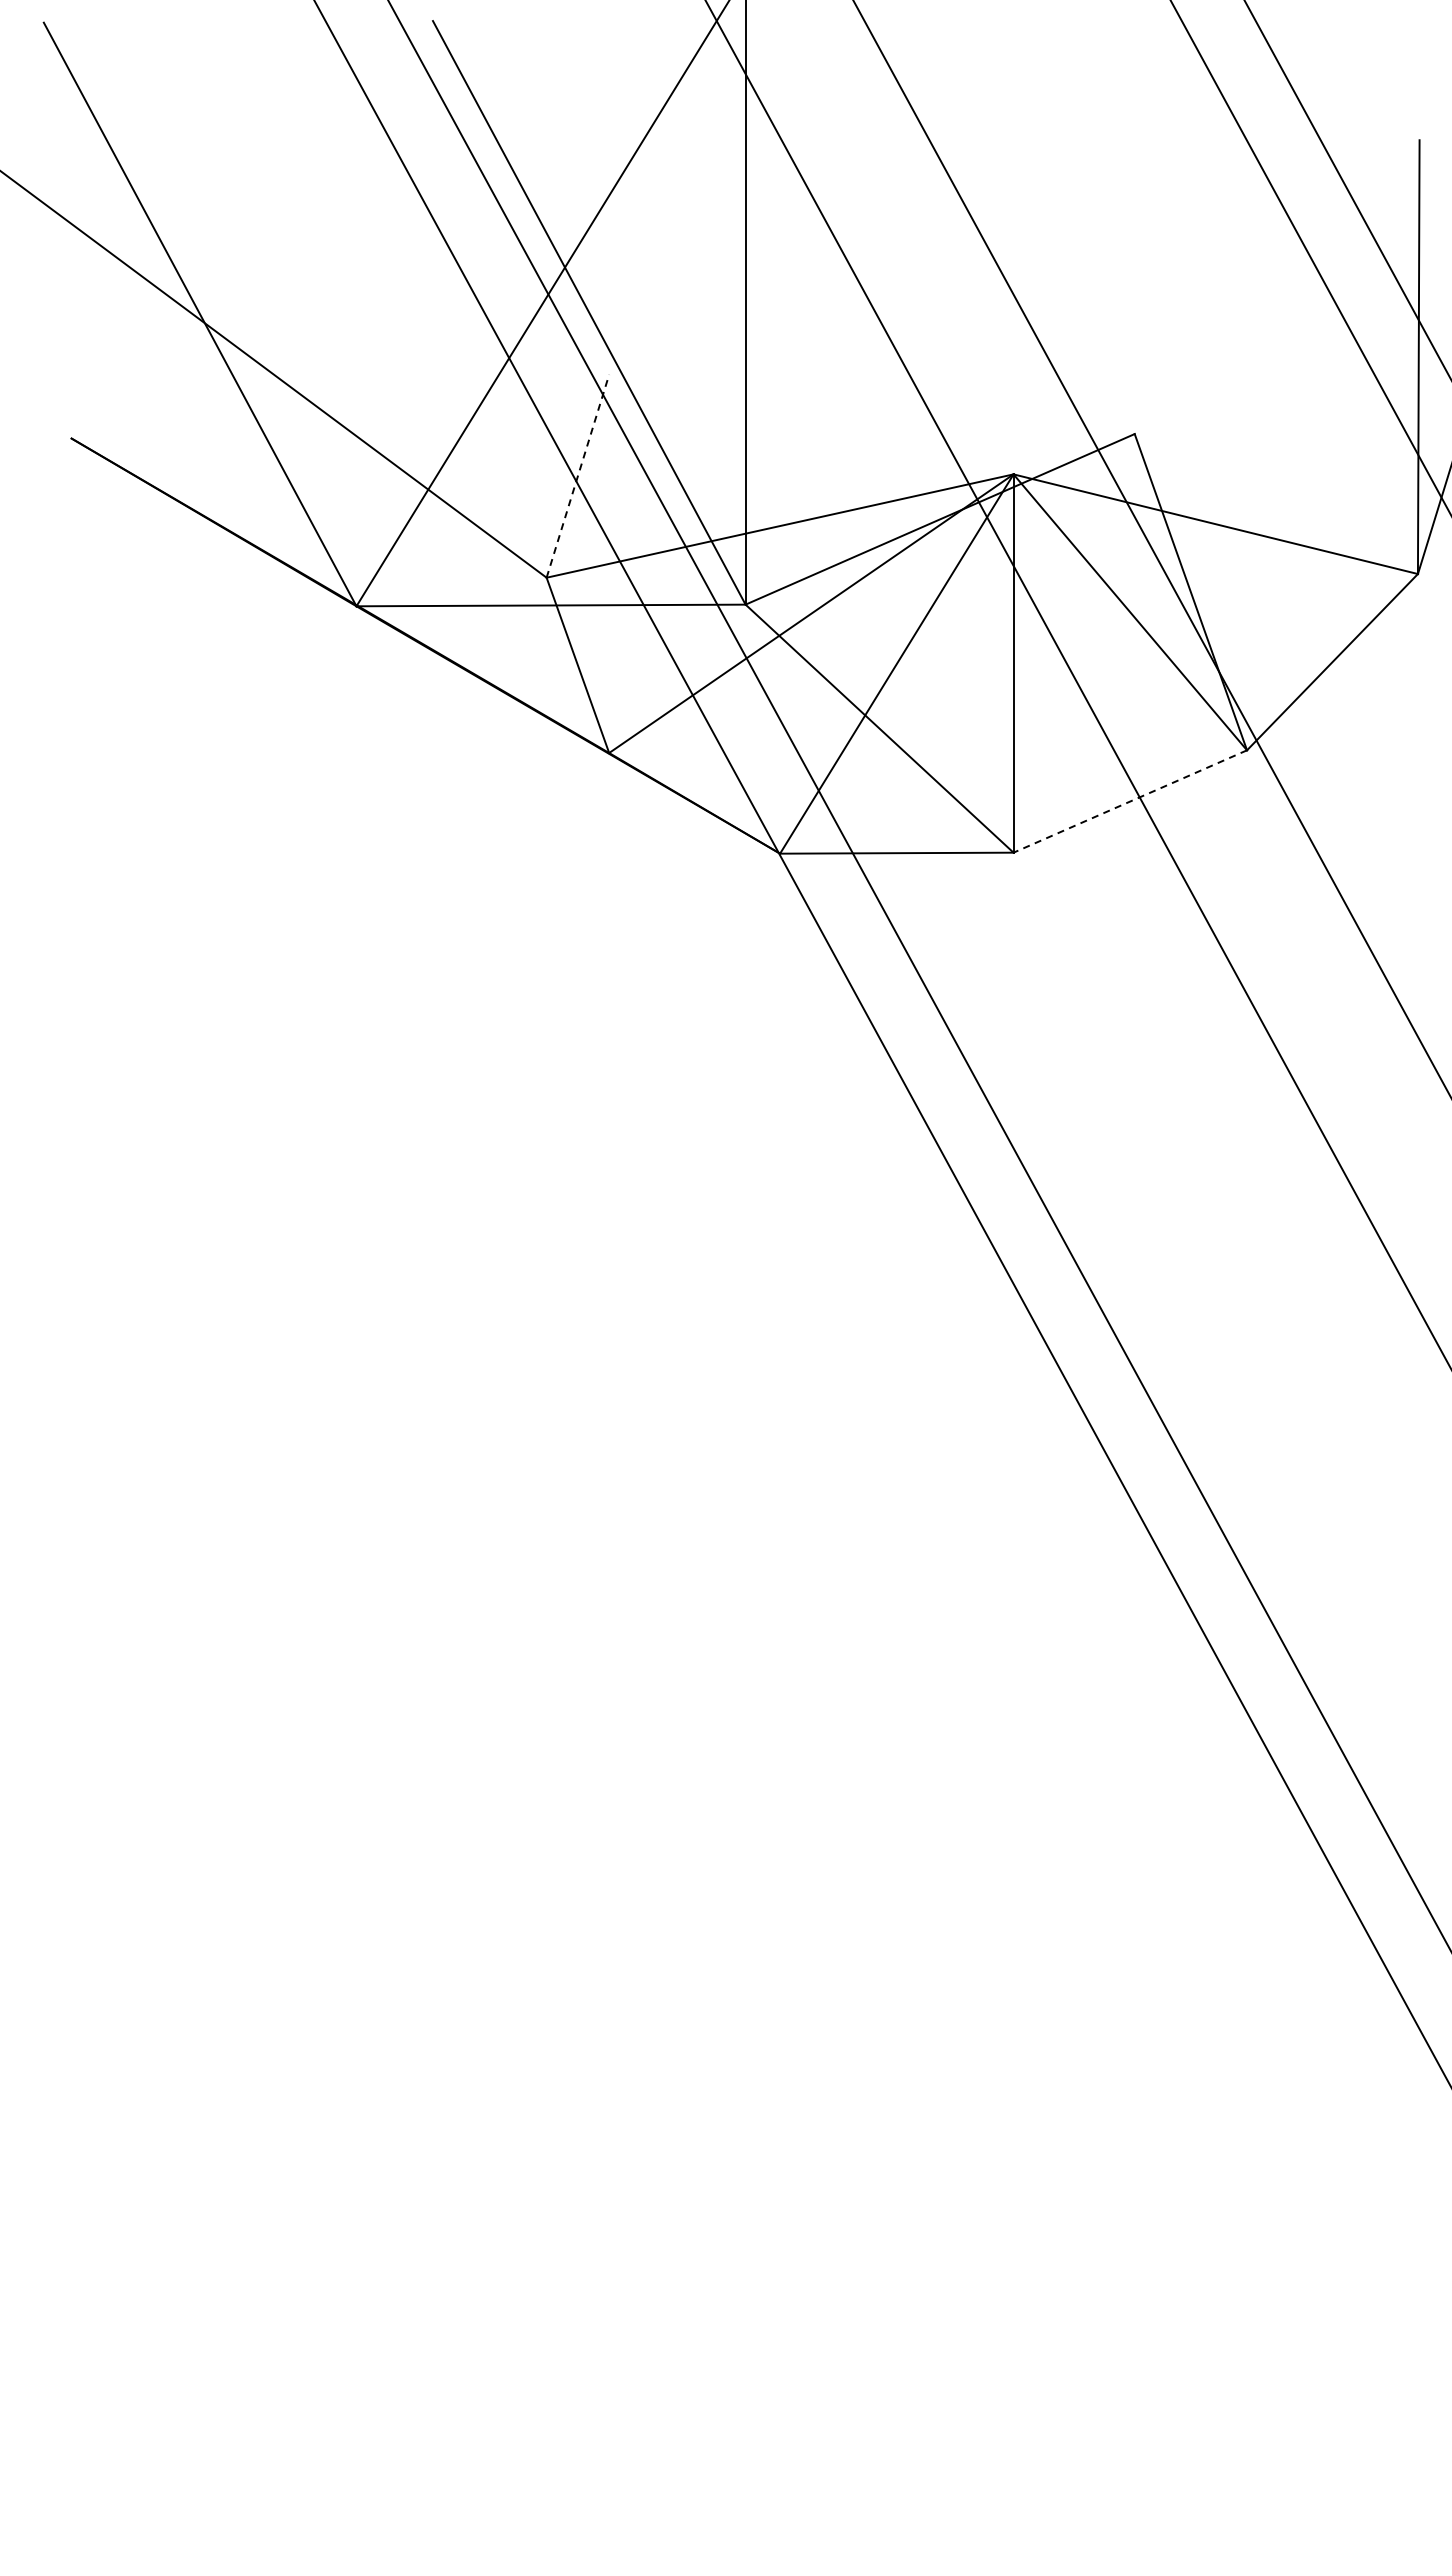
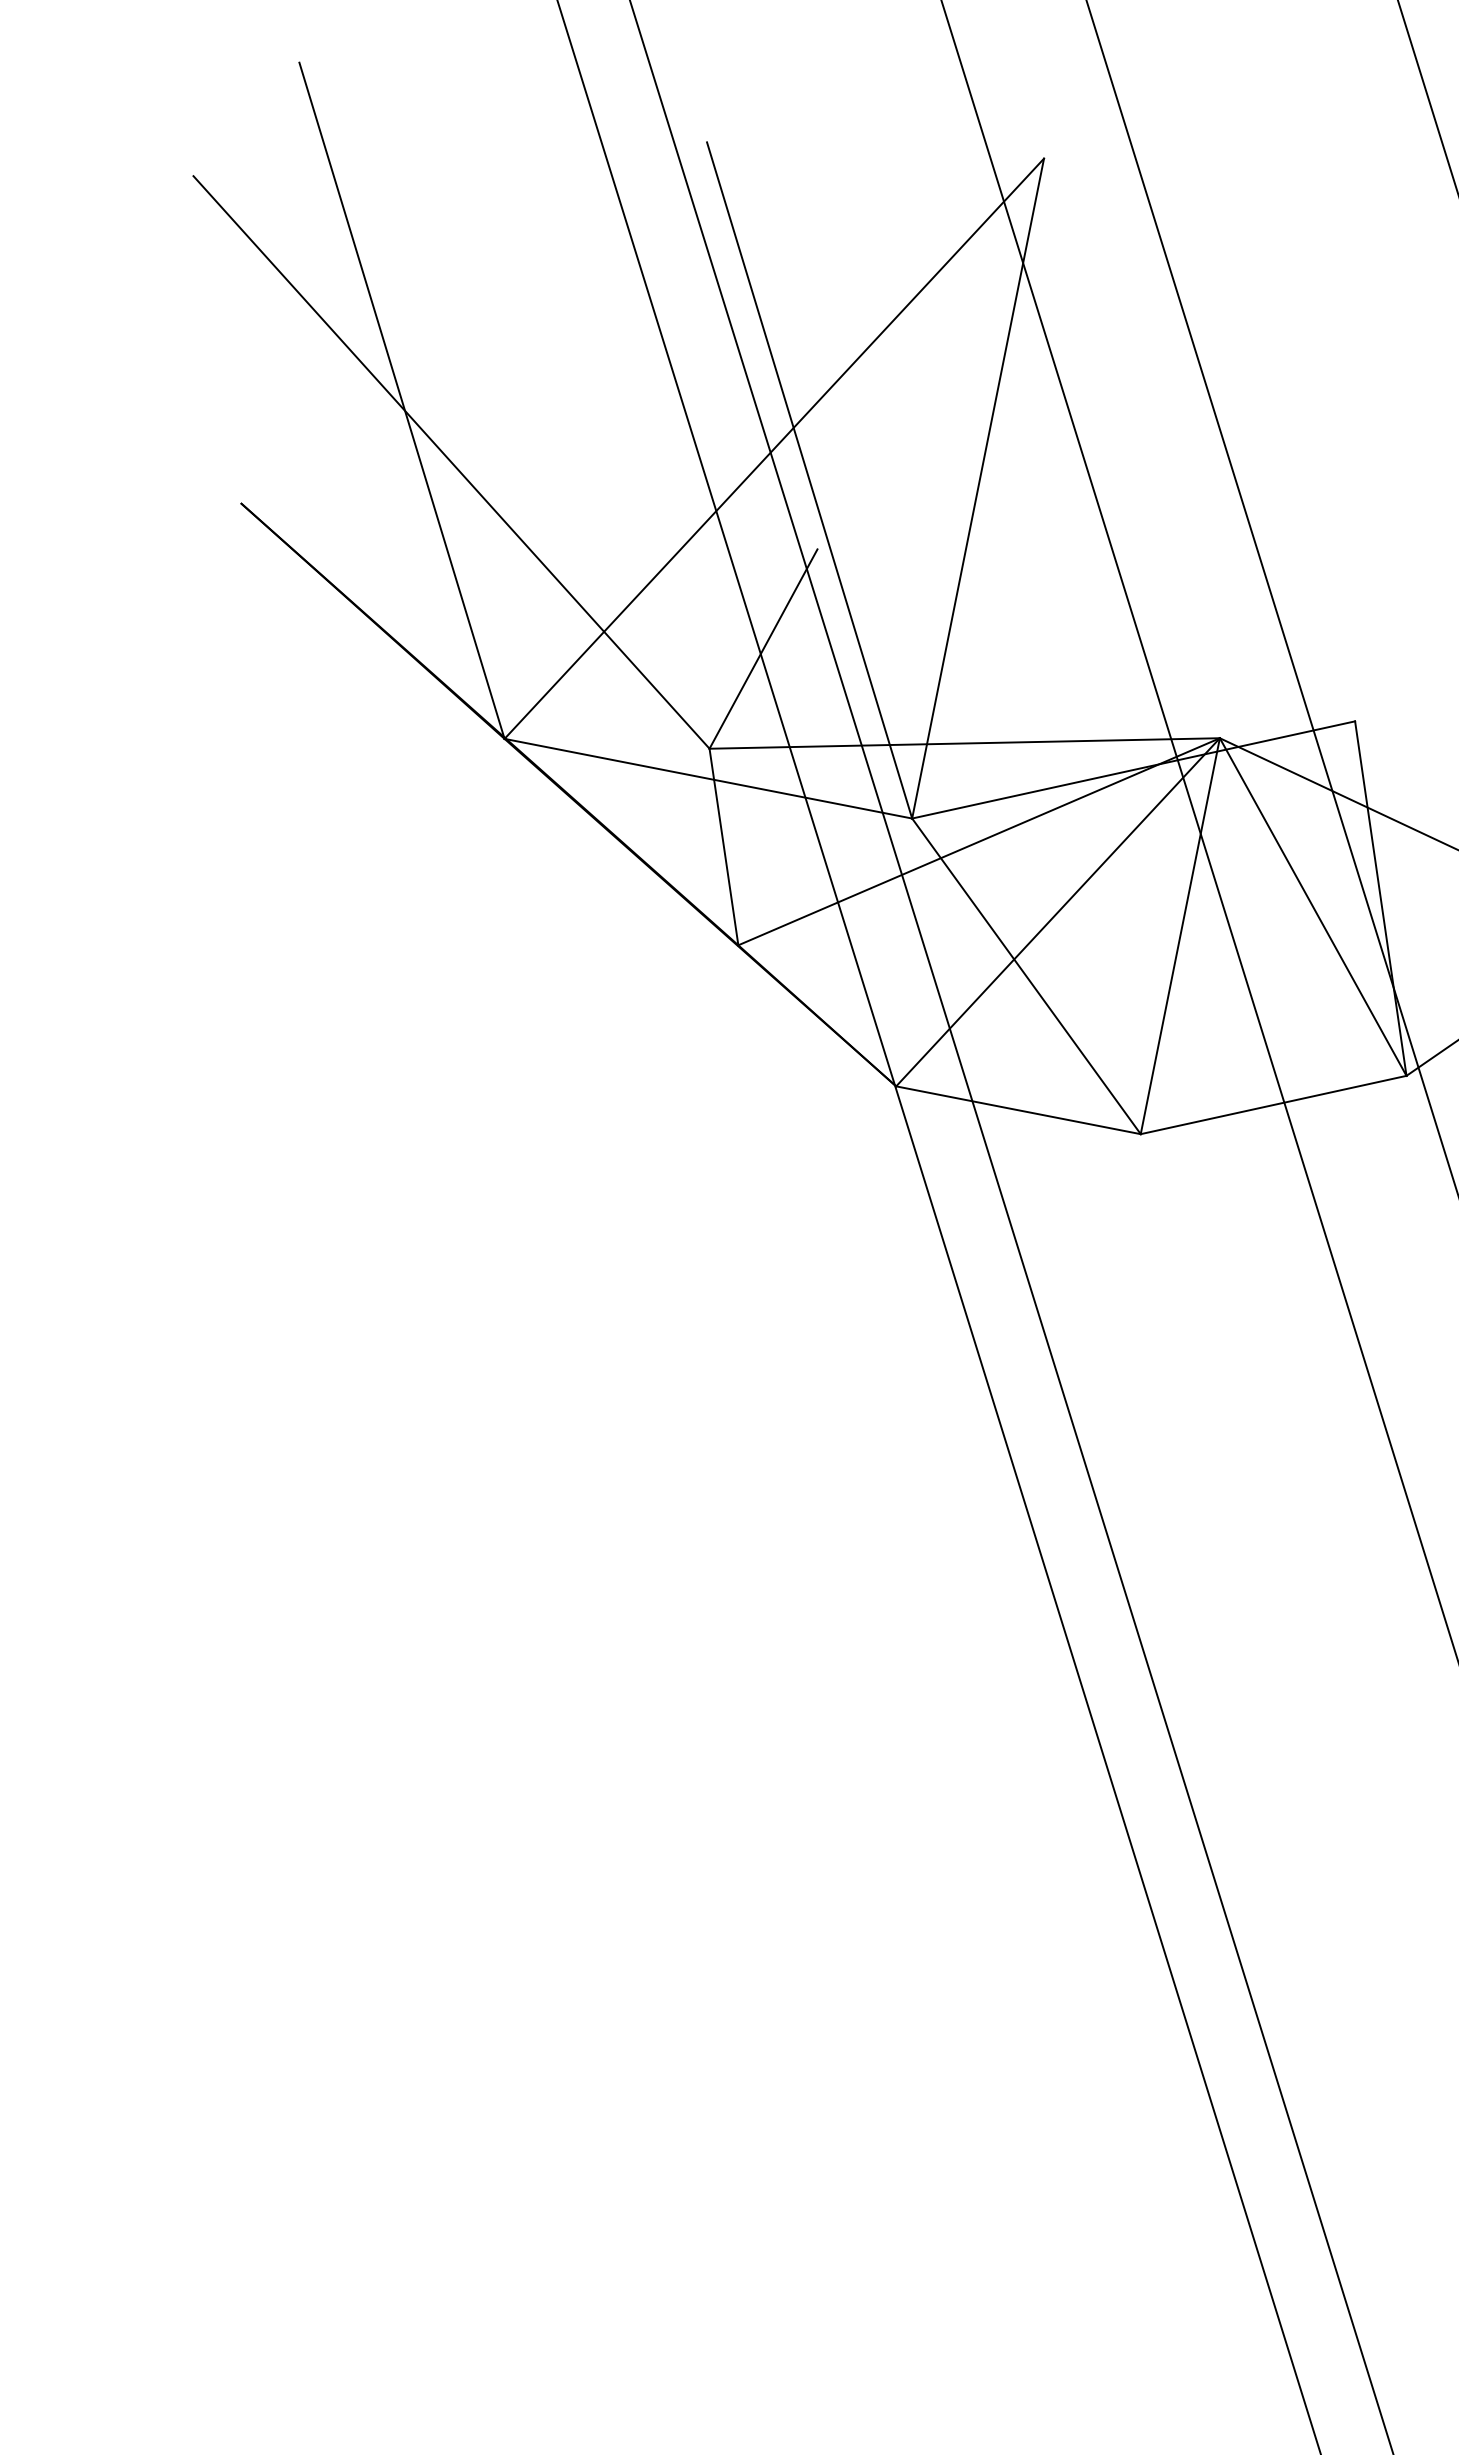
line: (578, 475) -> (764, 648), dashed -> solid
line: (1129, 801) -> (1272, 1104), dashed -> solid

